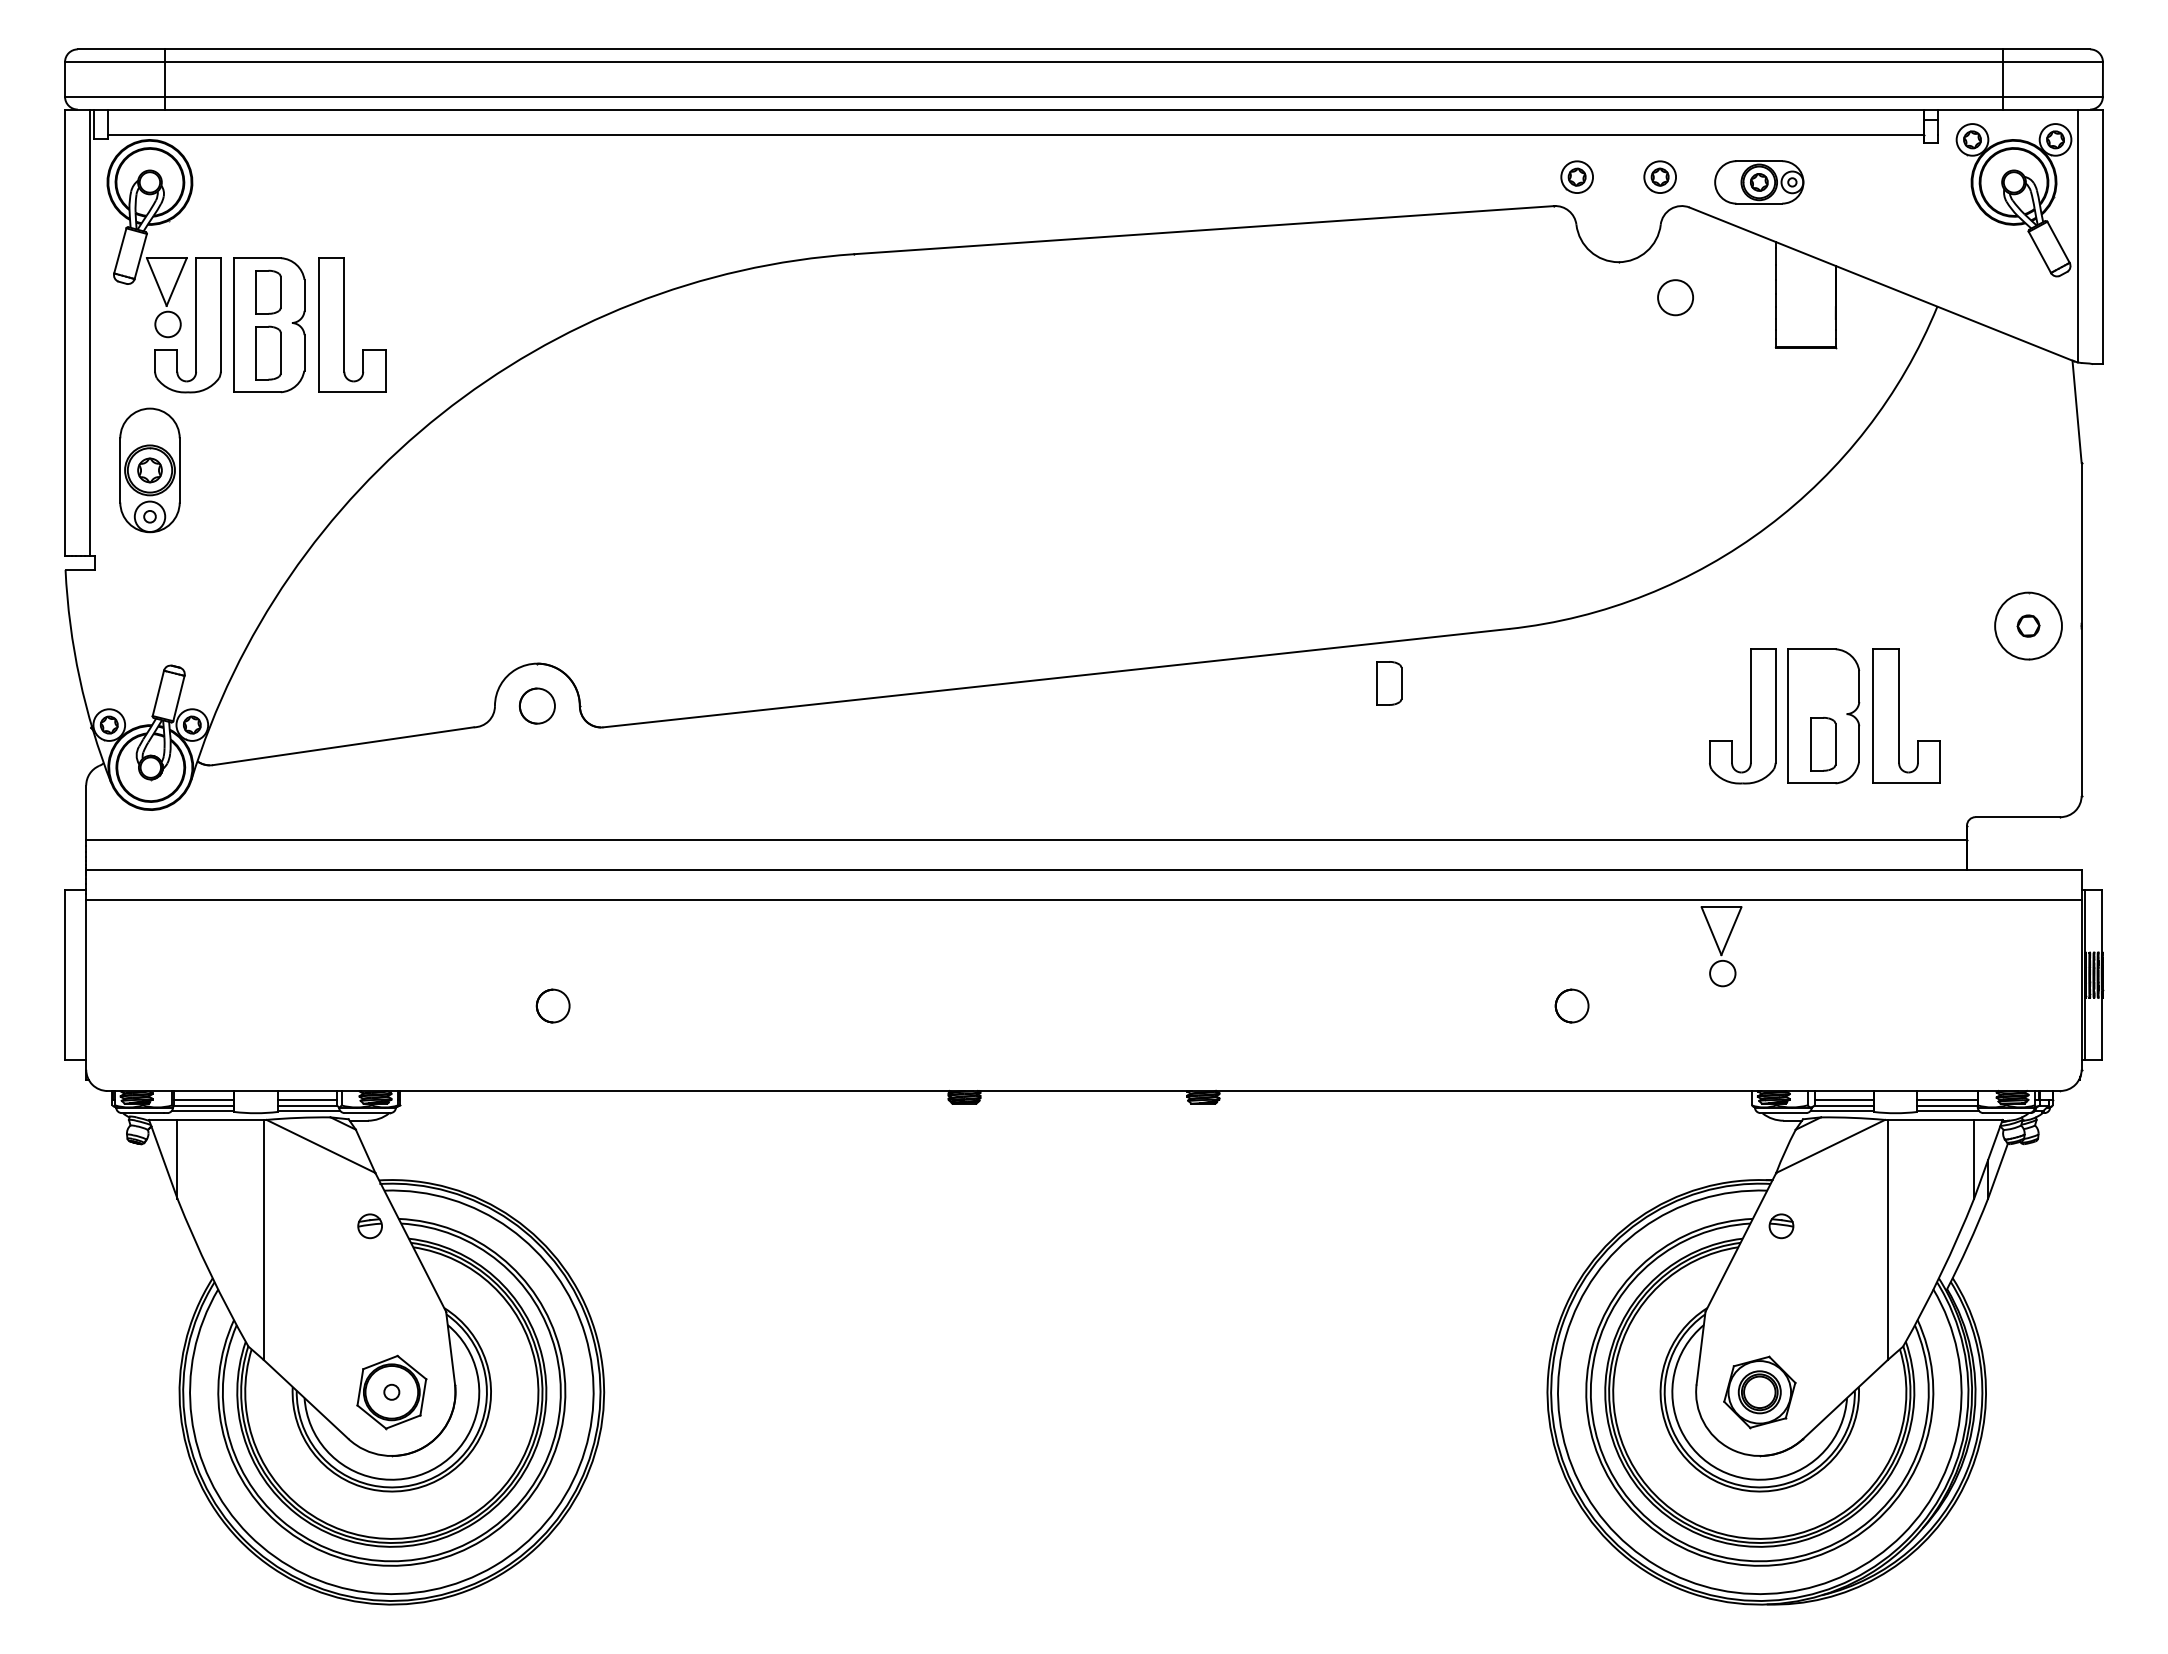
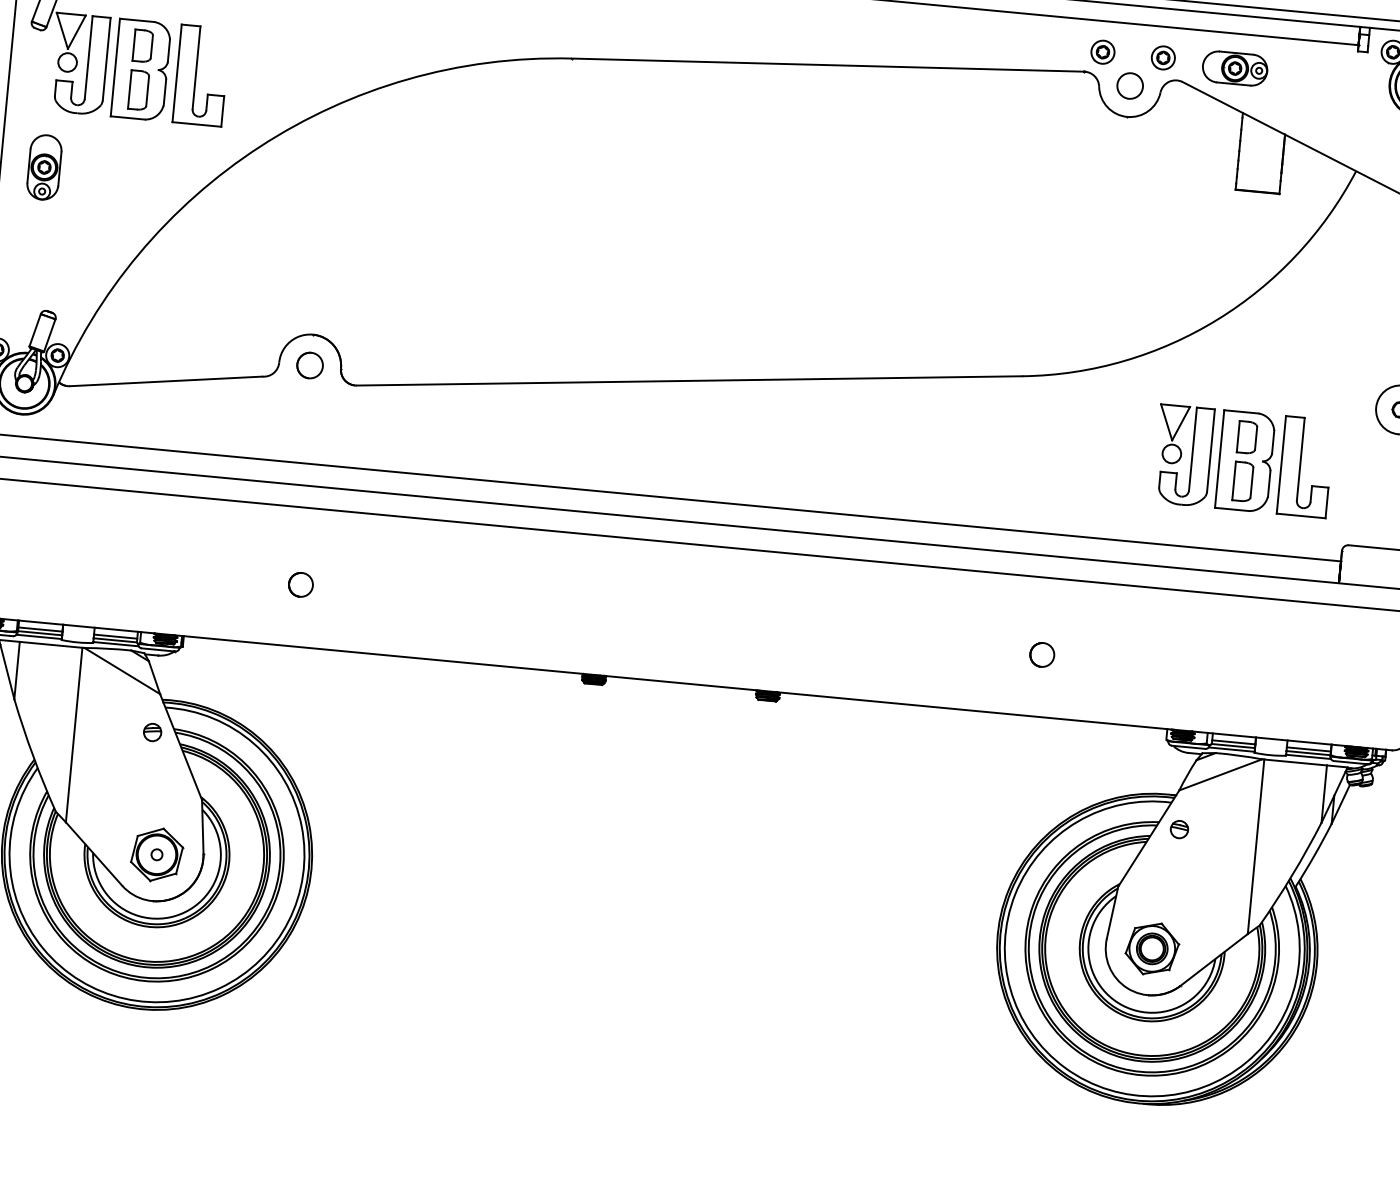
circle: (1675, 297) -> (1130, 85), moved
part: (149, 470) -> (44, 167), size x0.71
part: (1389, 683) -> (1247, 437), moved
part: (1721, 946) -> (1172, 434), moved

